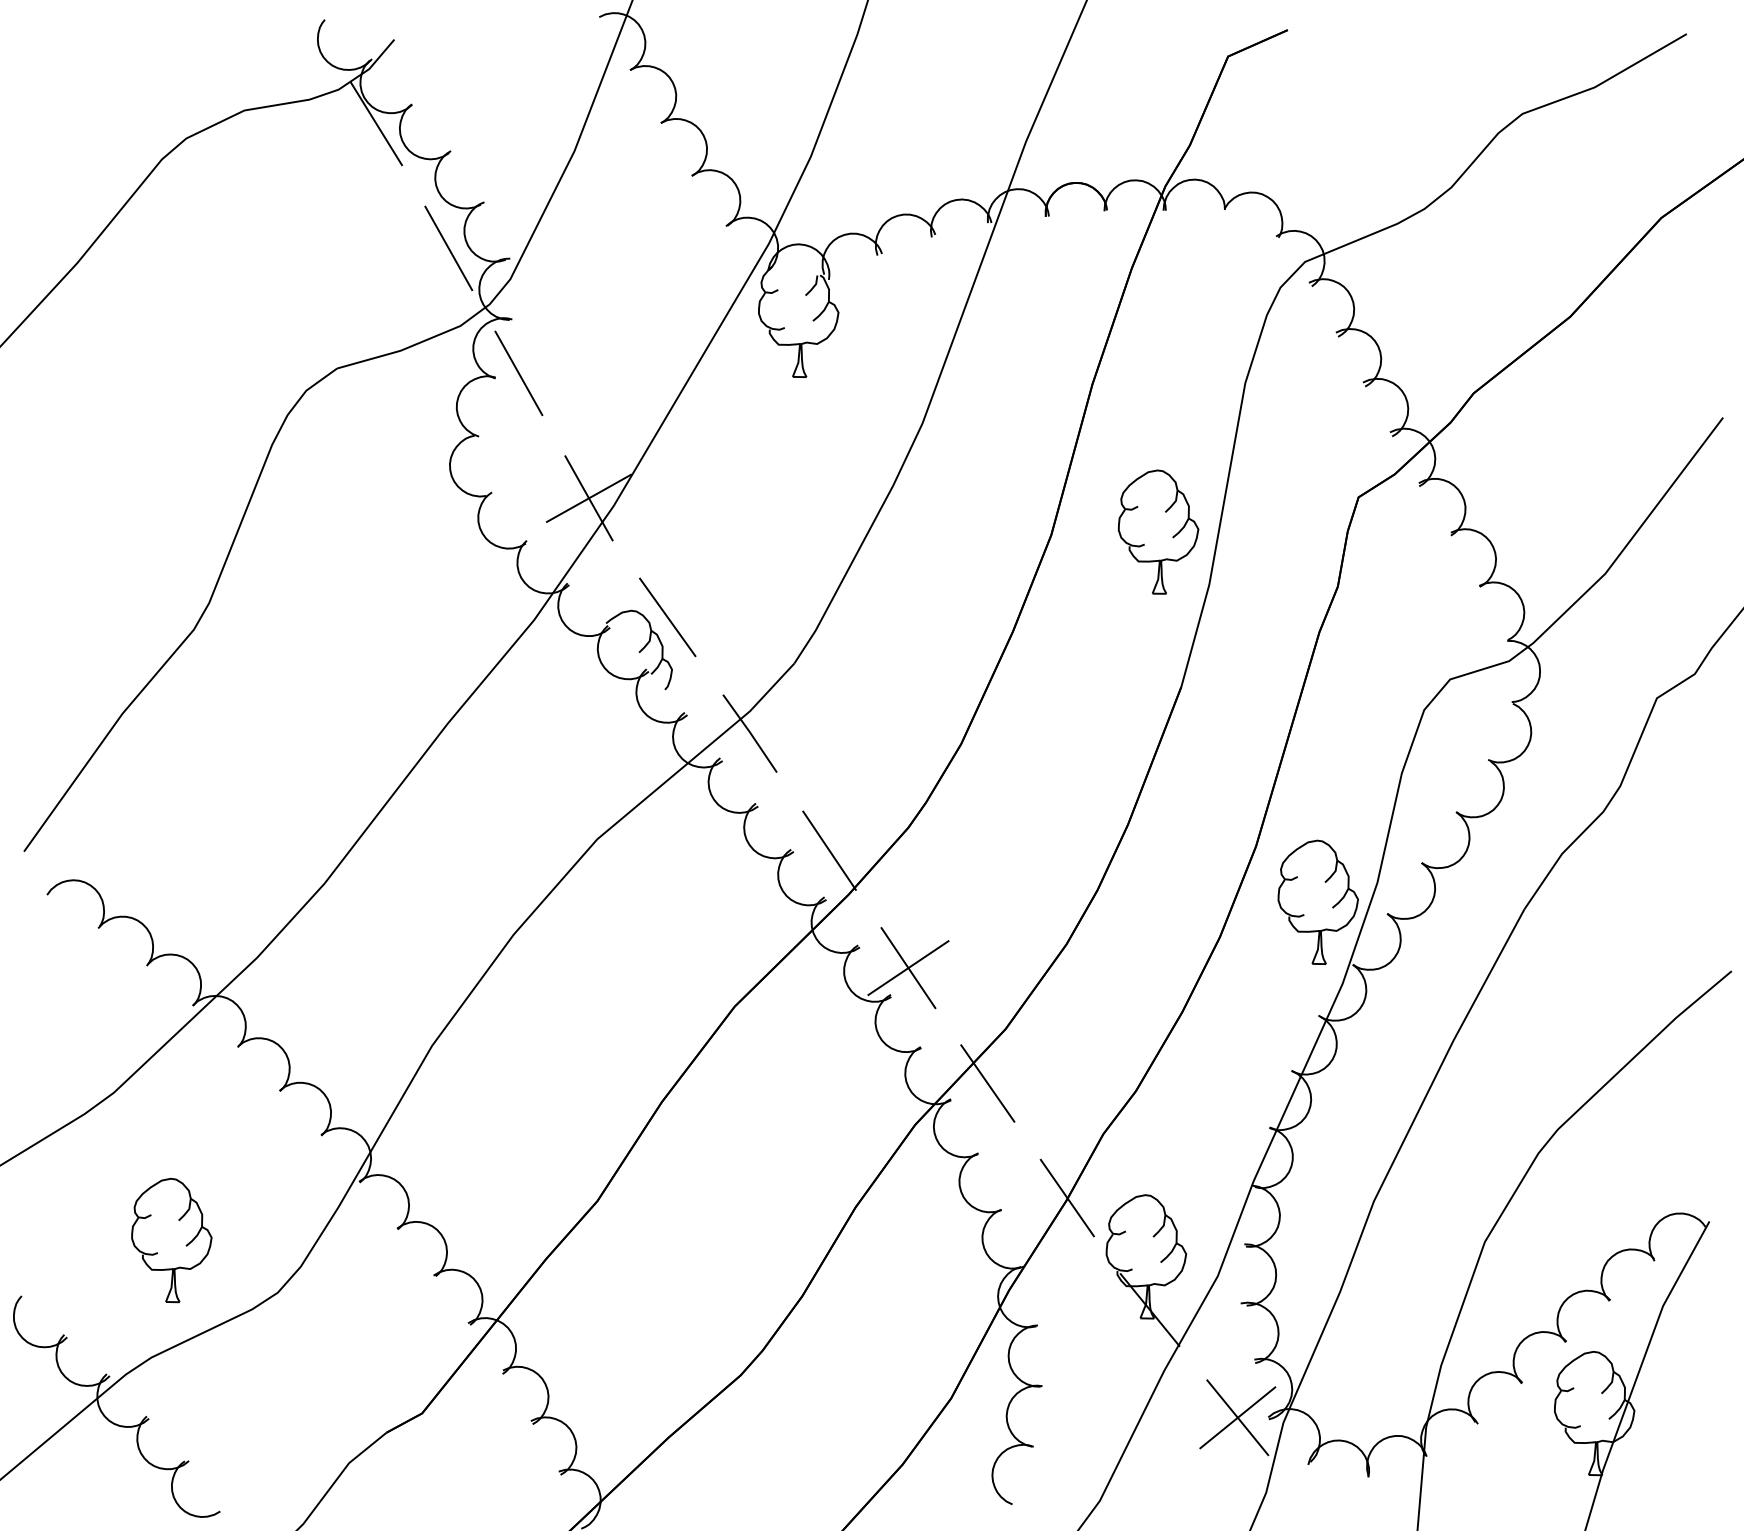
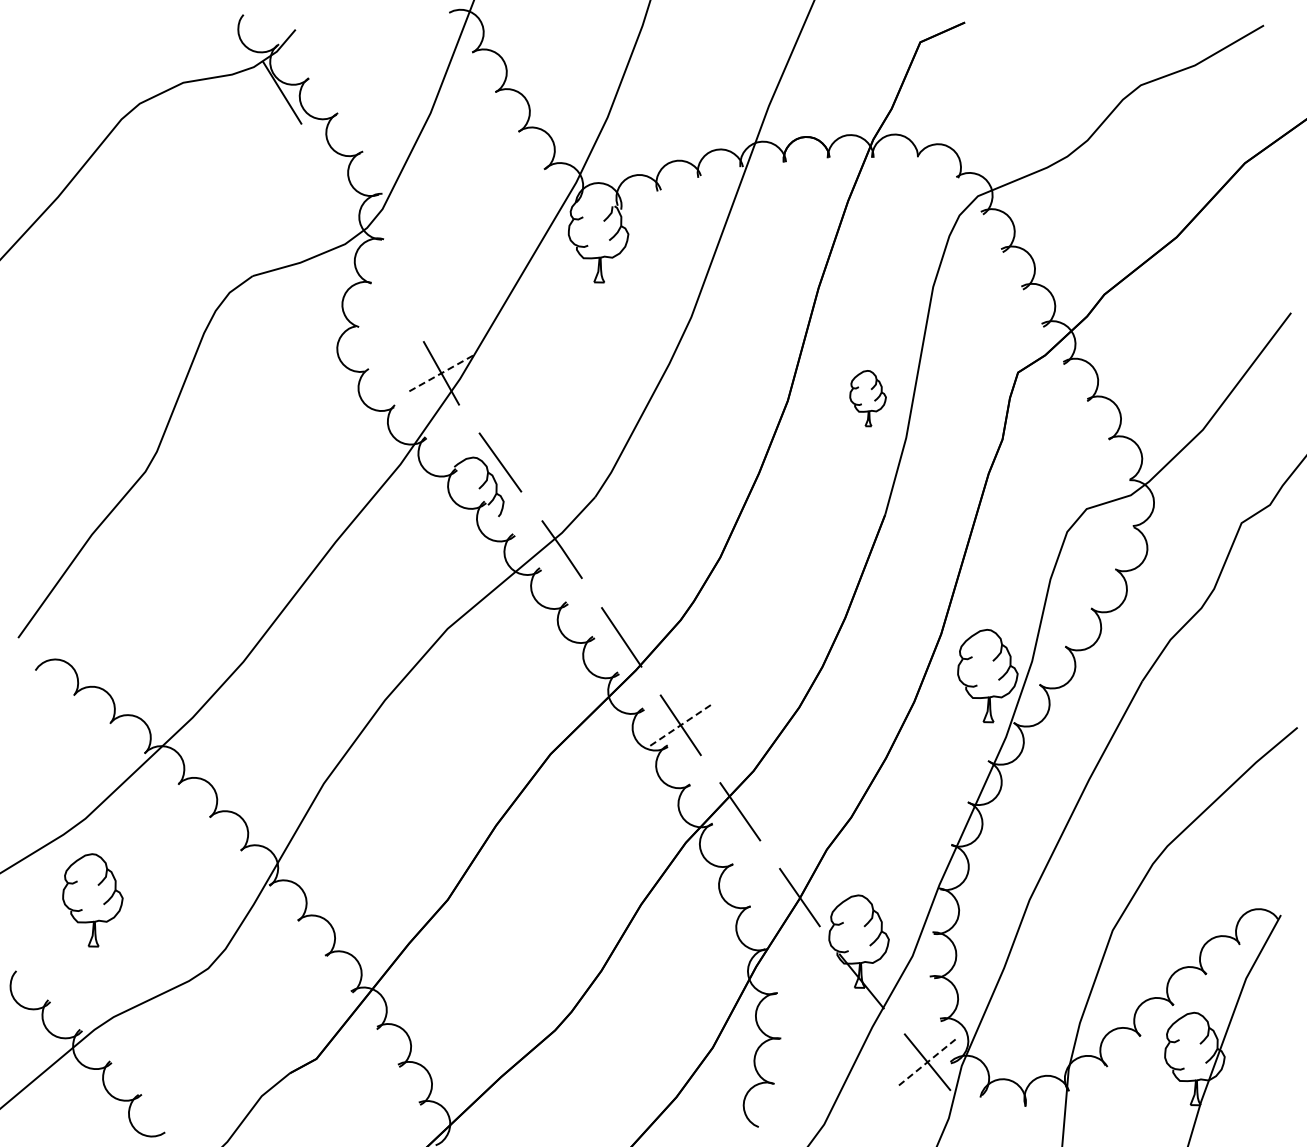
line: (447, 247) -> (335, 185), removed
line: (518, 373) -> (388, 279), removed
line: (589, 498) -> (441, 373), solid -> dashed
part: (1157, 531) -> (867, 398), size x0.6
line: (908, 968) -> (680, 725), solid -> dashed
part: (171, 1240) -> (92, 900), moved
line: (1237, 1418) -> (927, 1062), solid -> dashed

